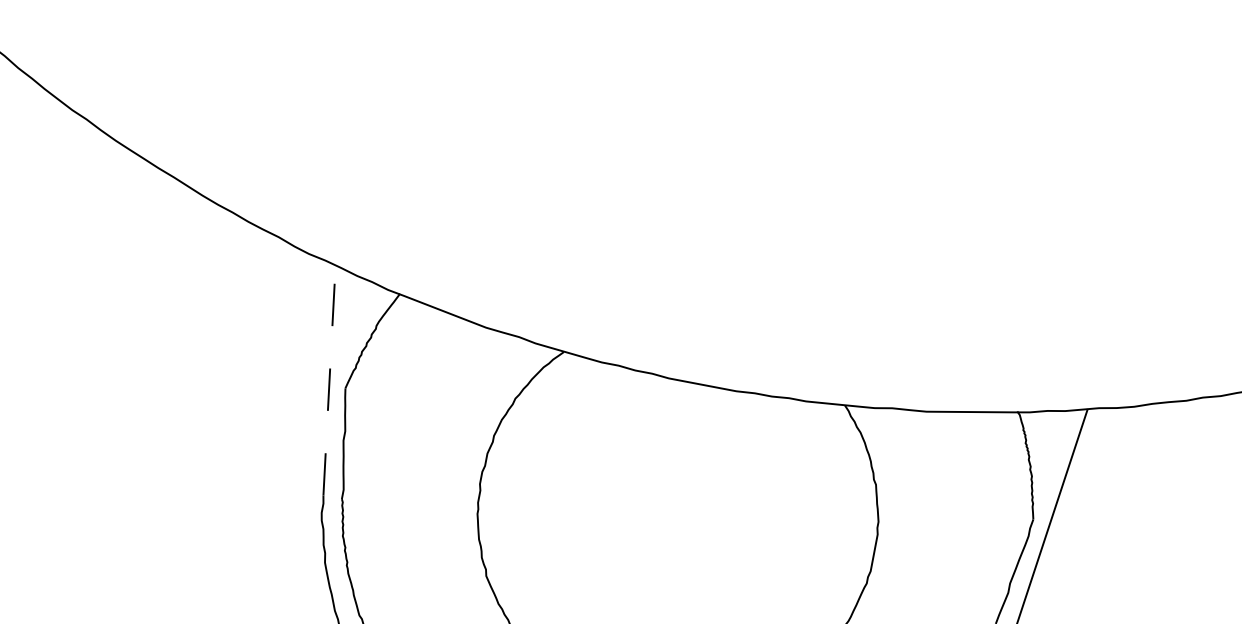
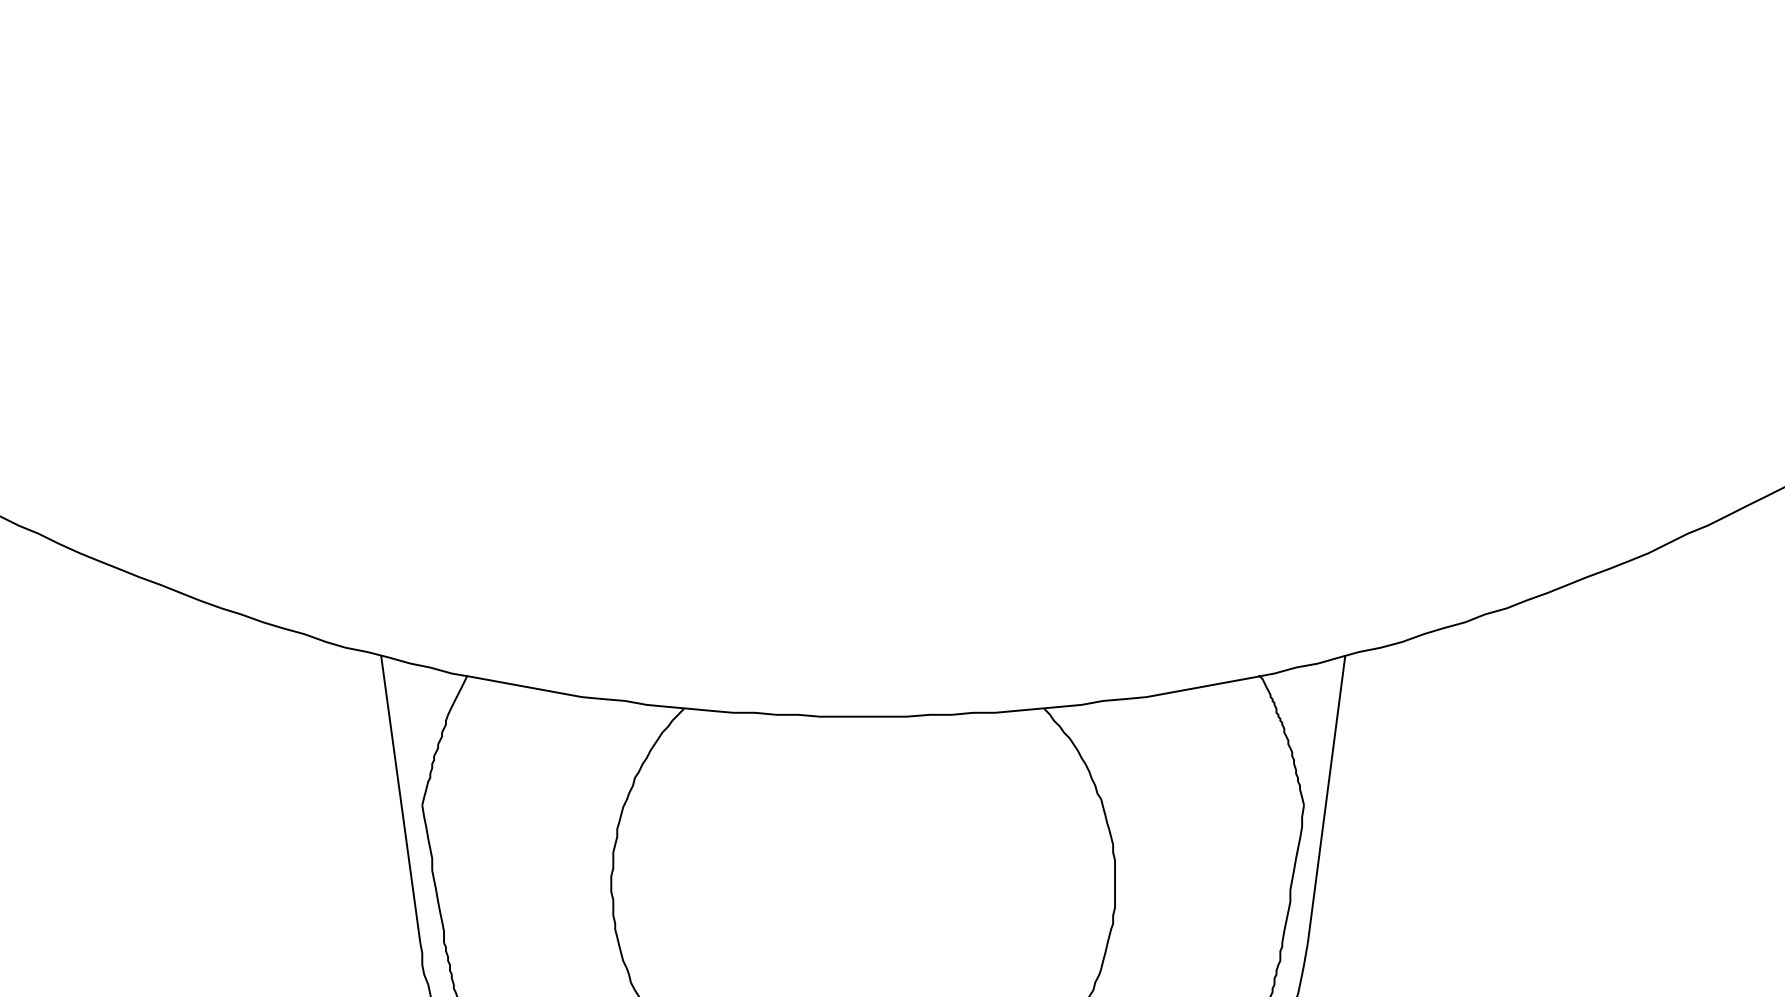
line: (329, 379) -> (400, 798), dashed -> solid

